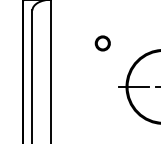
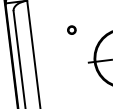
circle: (102, 43) -> (71, 30), size x0.7

